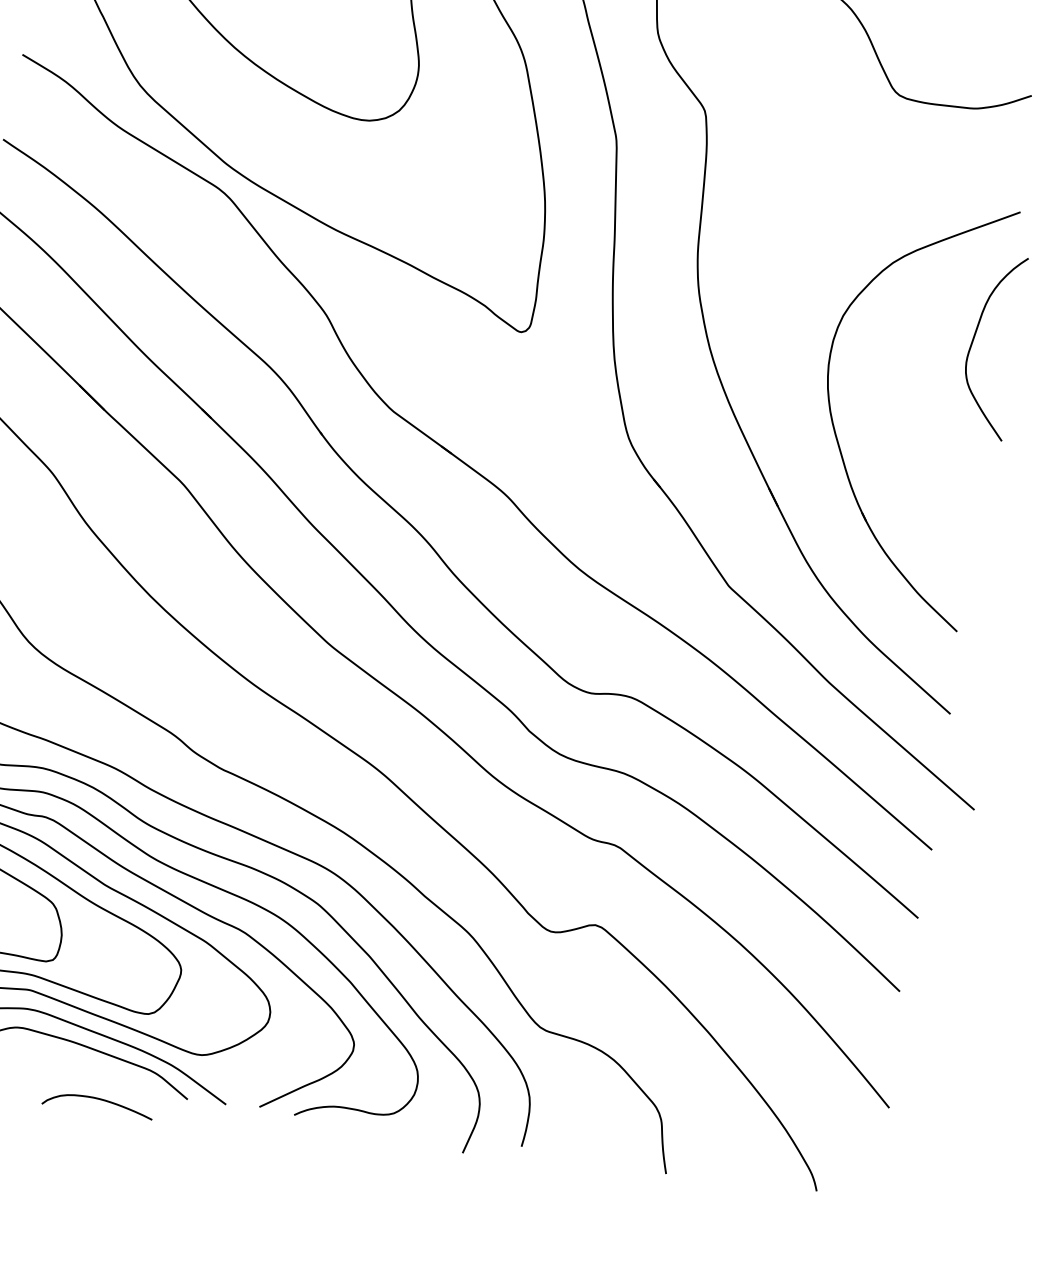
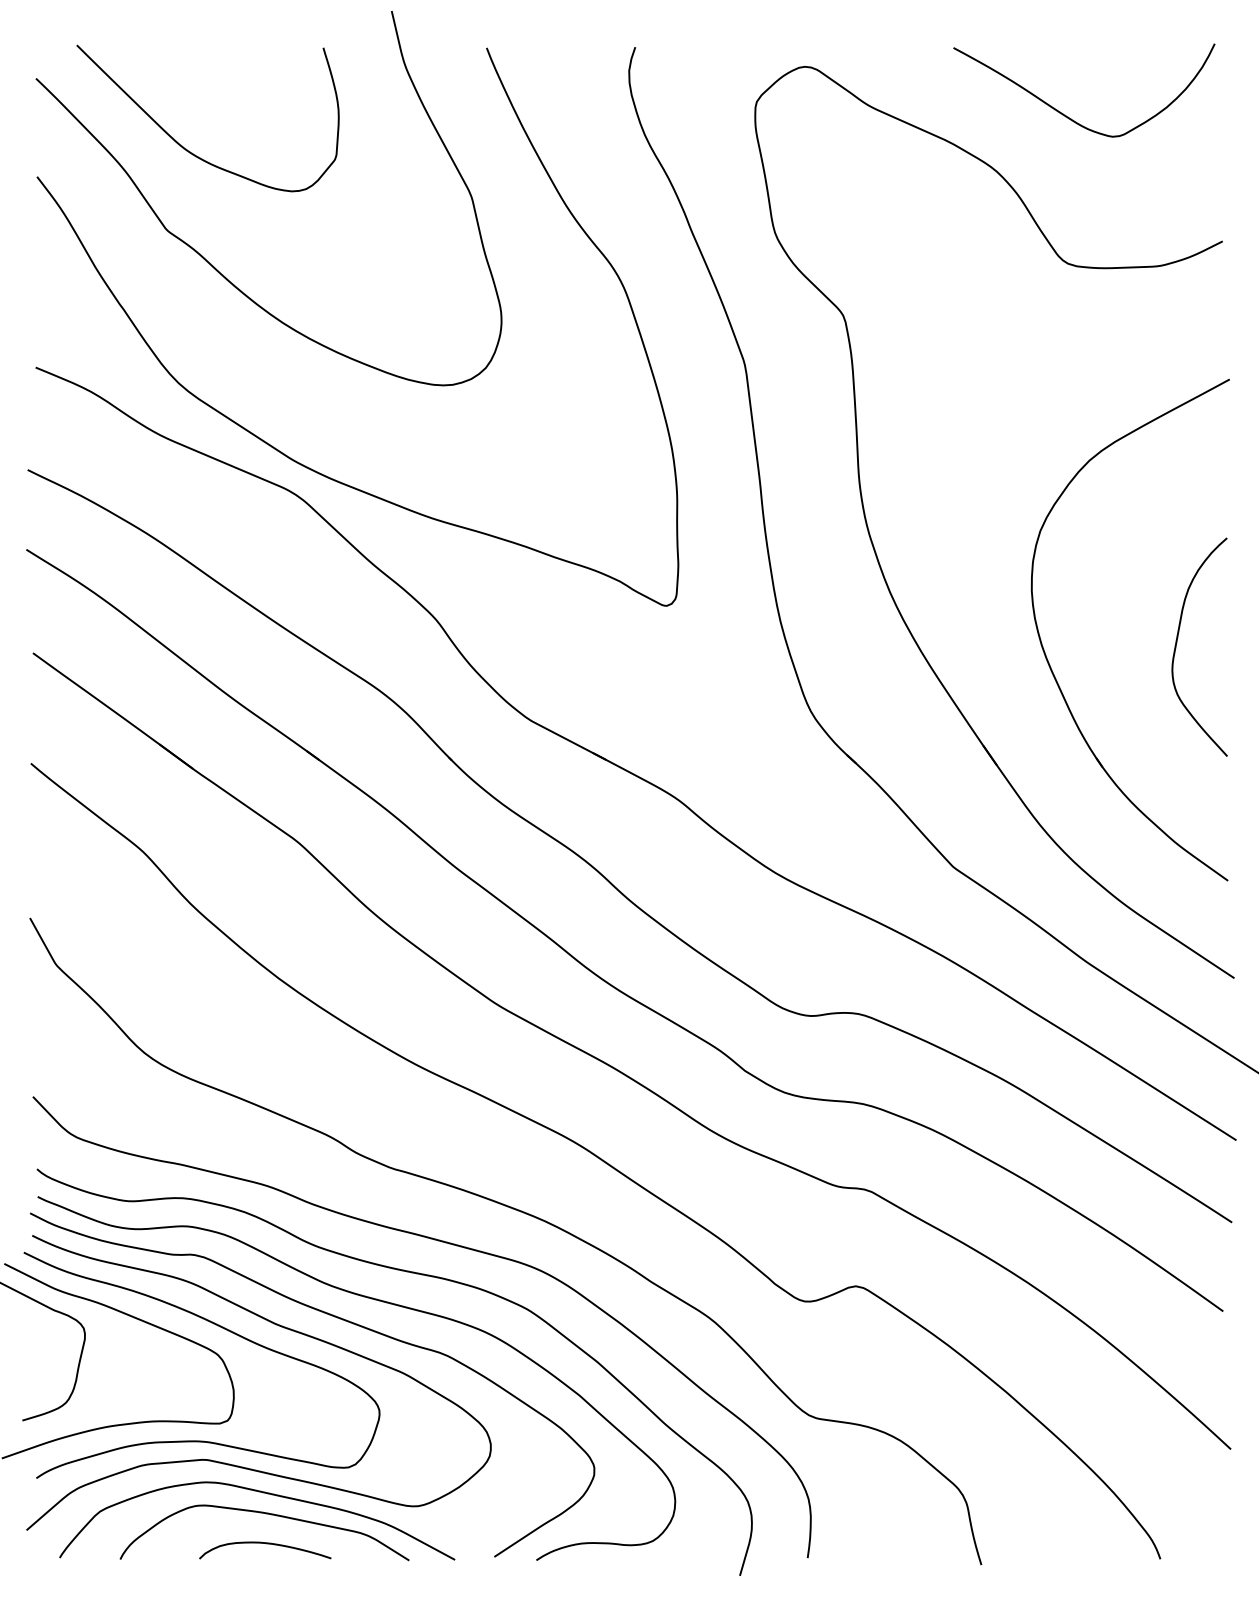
curve: (974, 340) -> (1177, 643), moved
curve: (99, 1100) -> (266, 1544), moved

